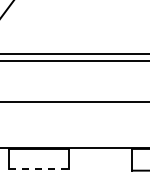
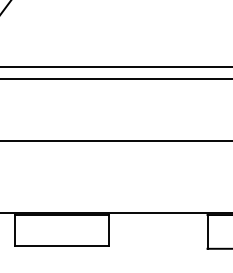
line: (39, 168) -> (63, 245), dashed -> solid

